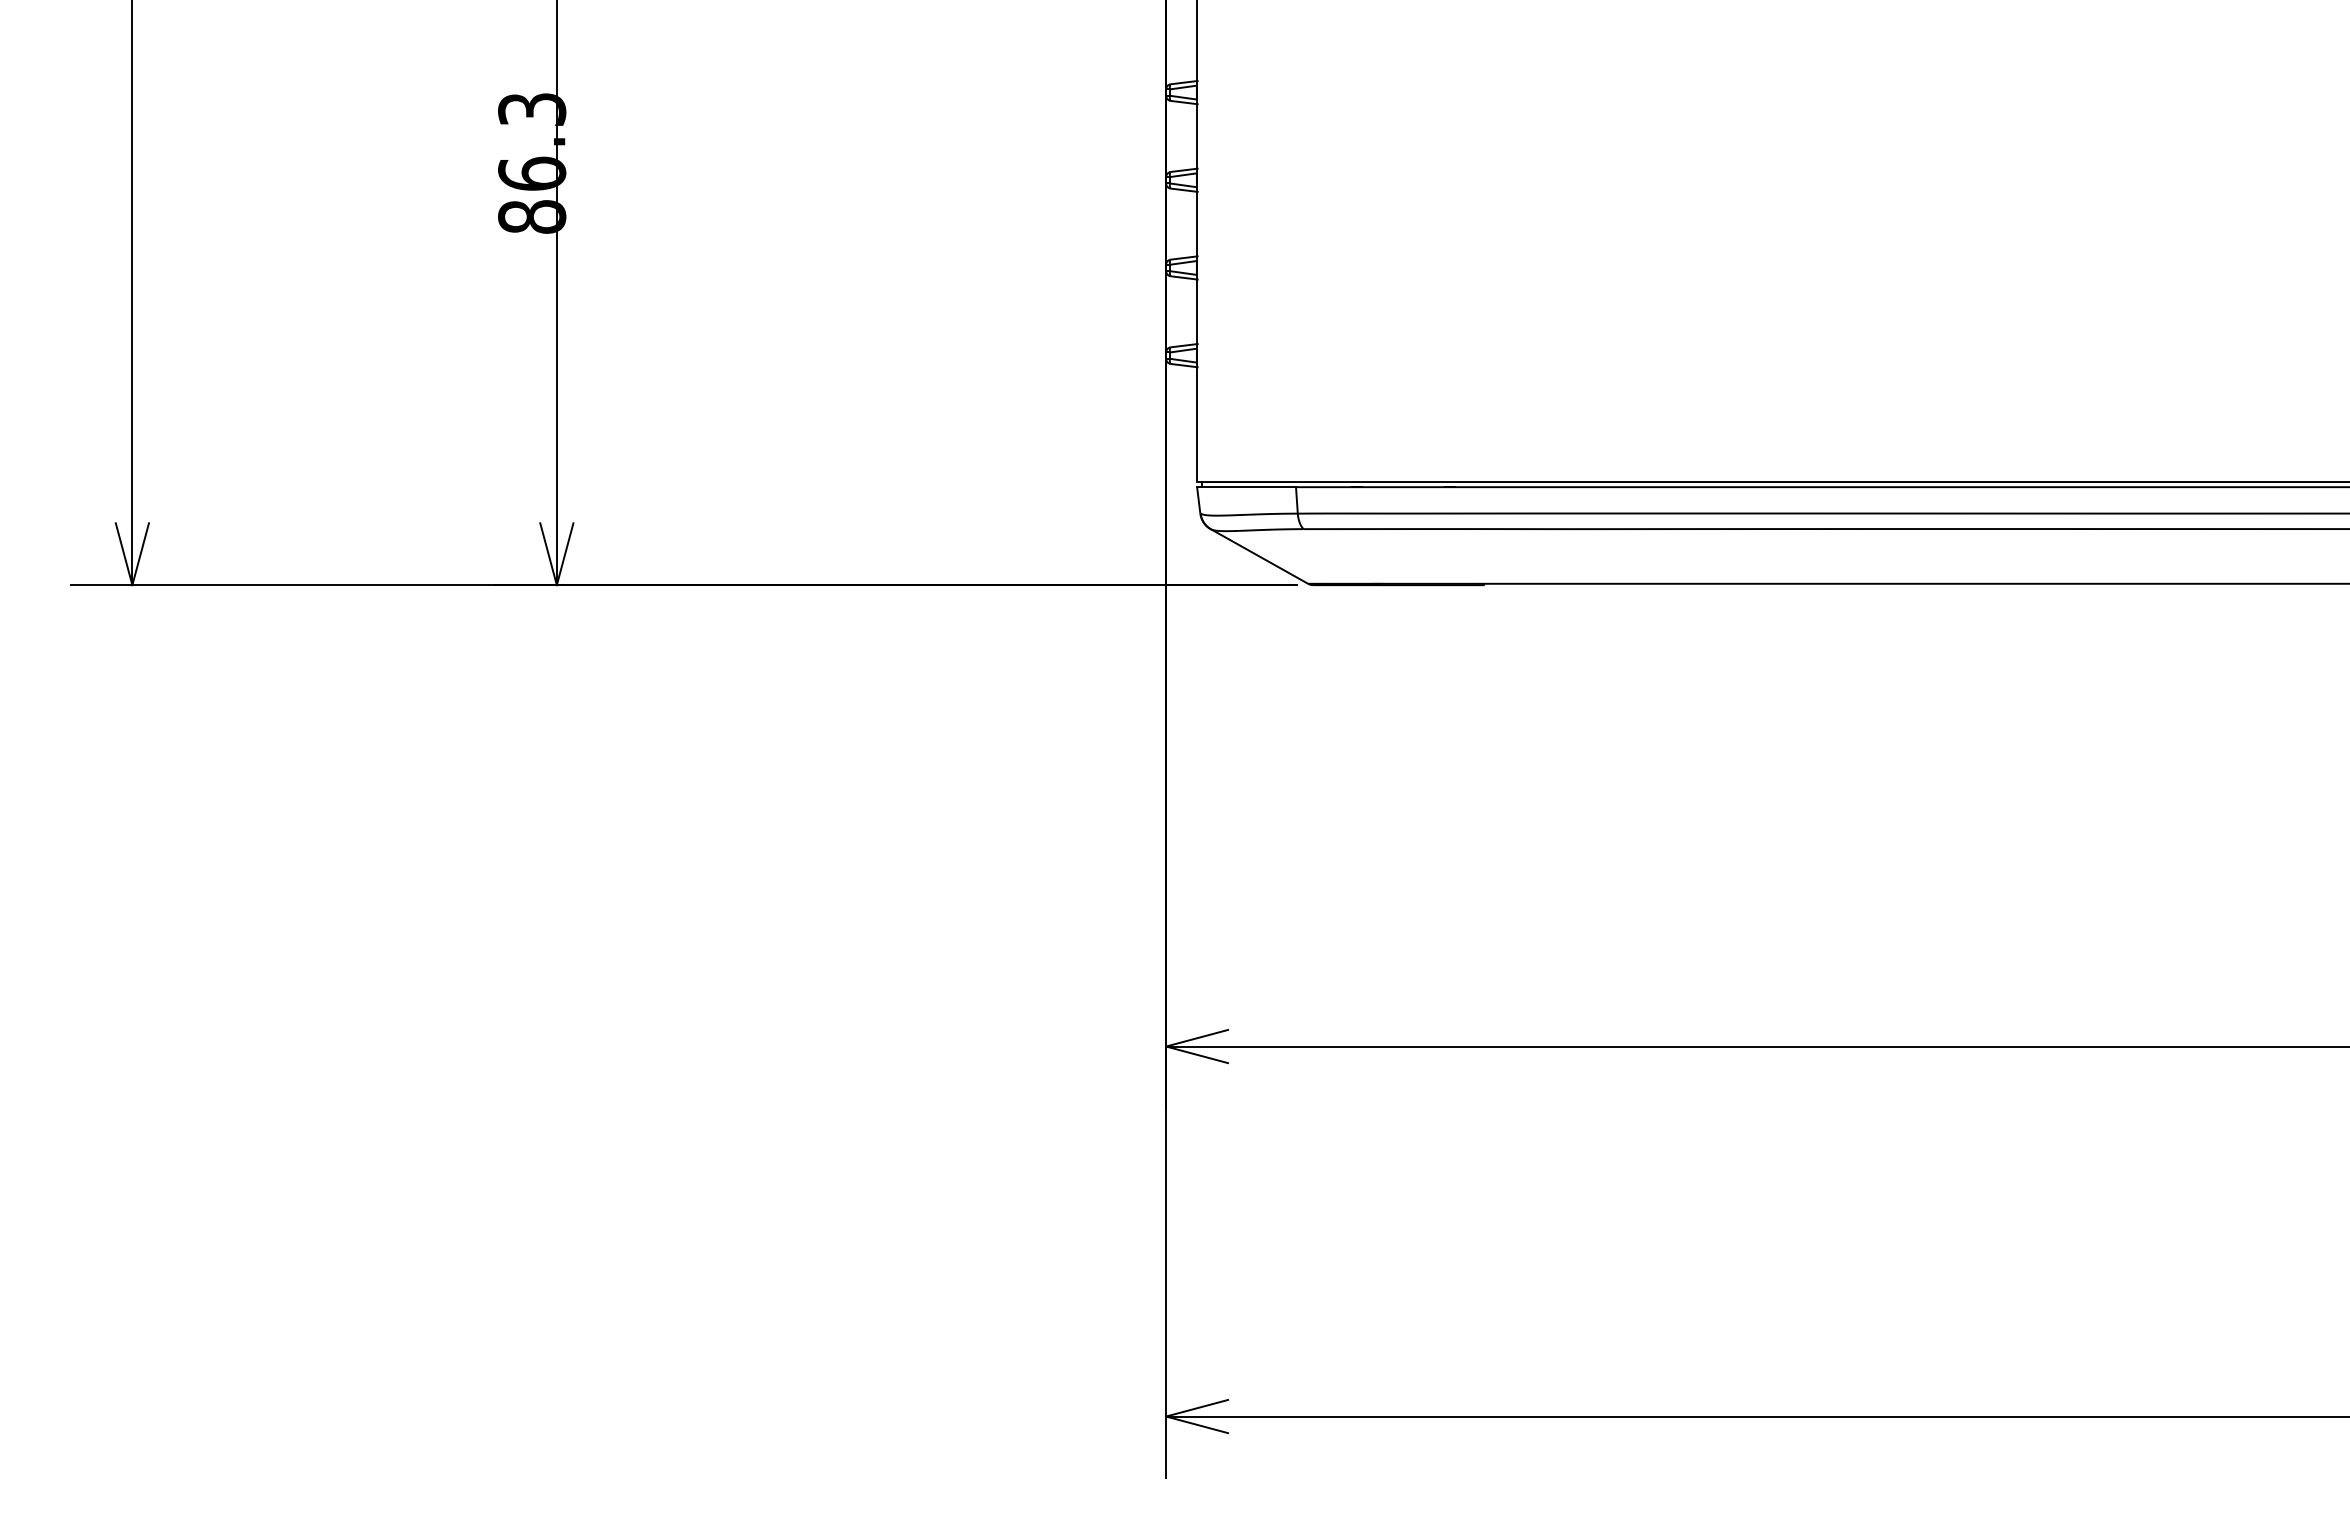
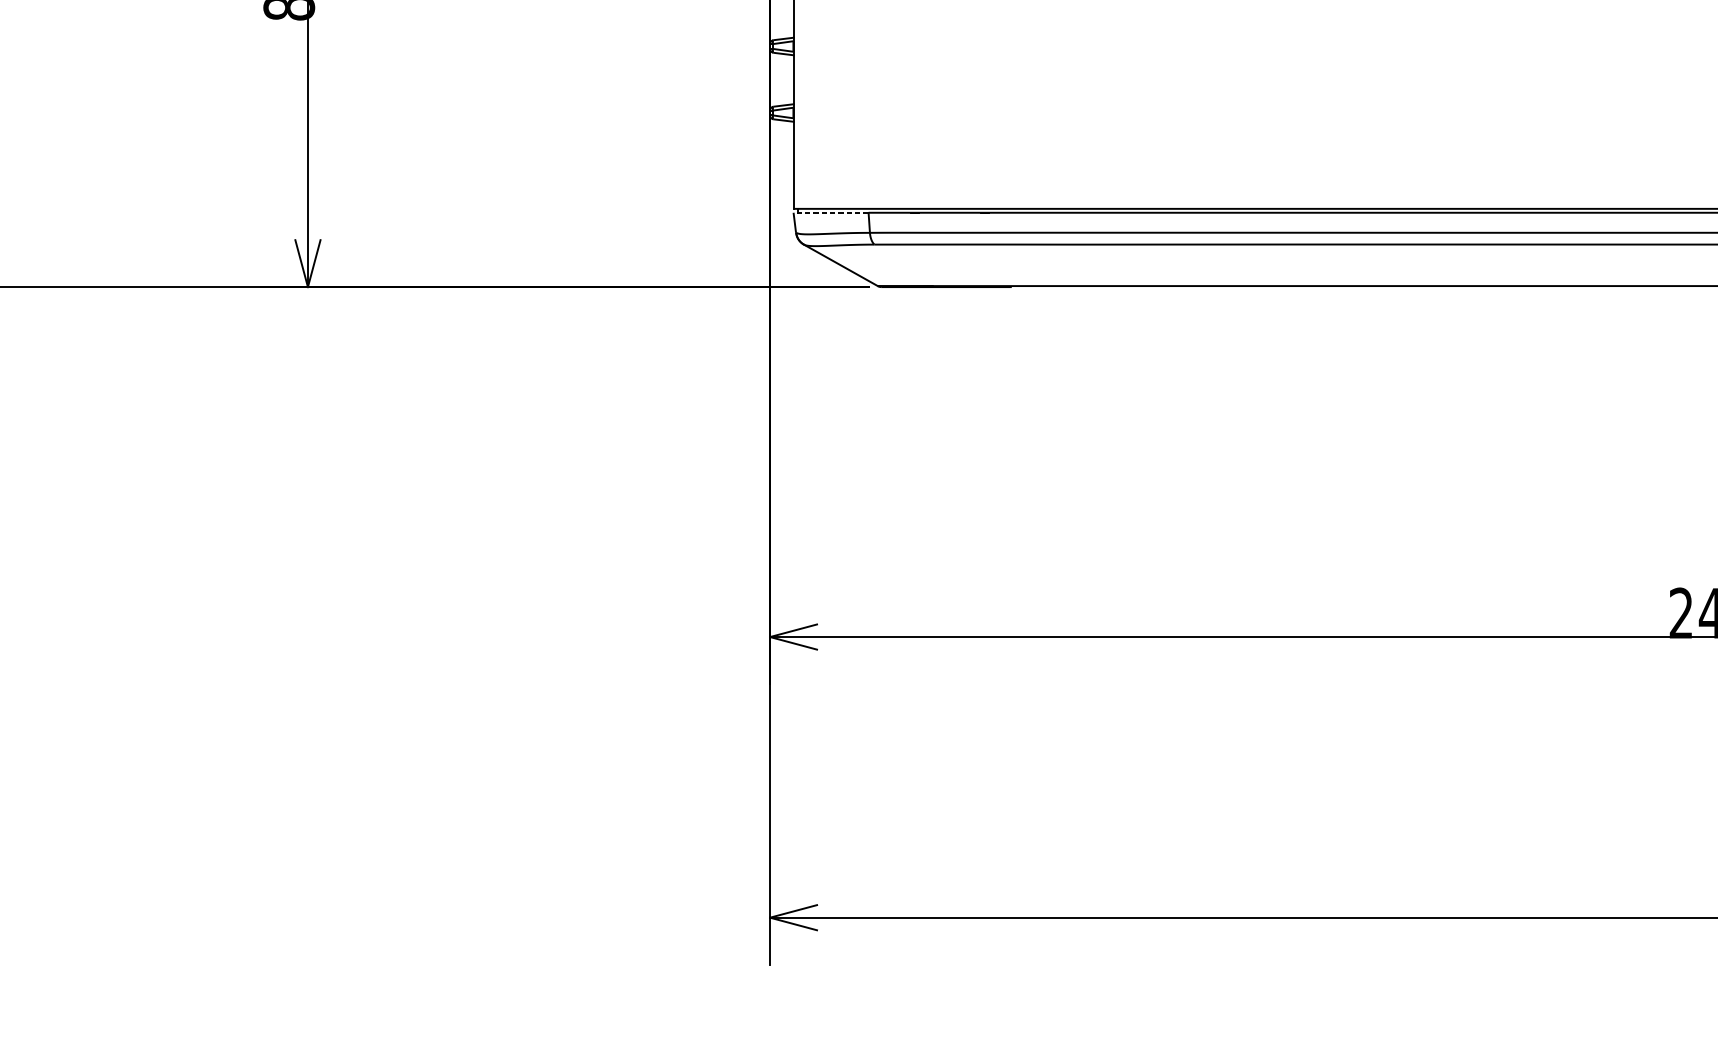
line: (1246, 487) -> (831, 213), solid -> dashed

